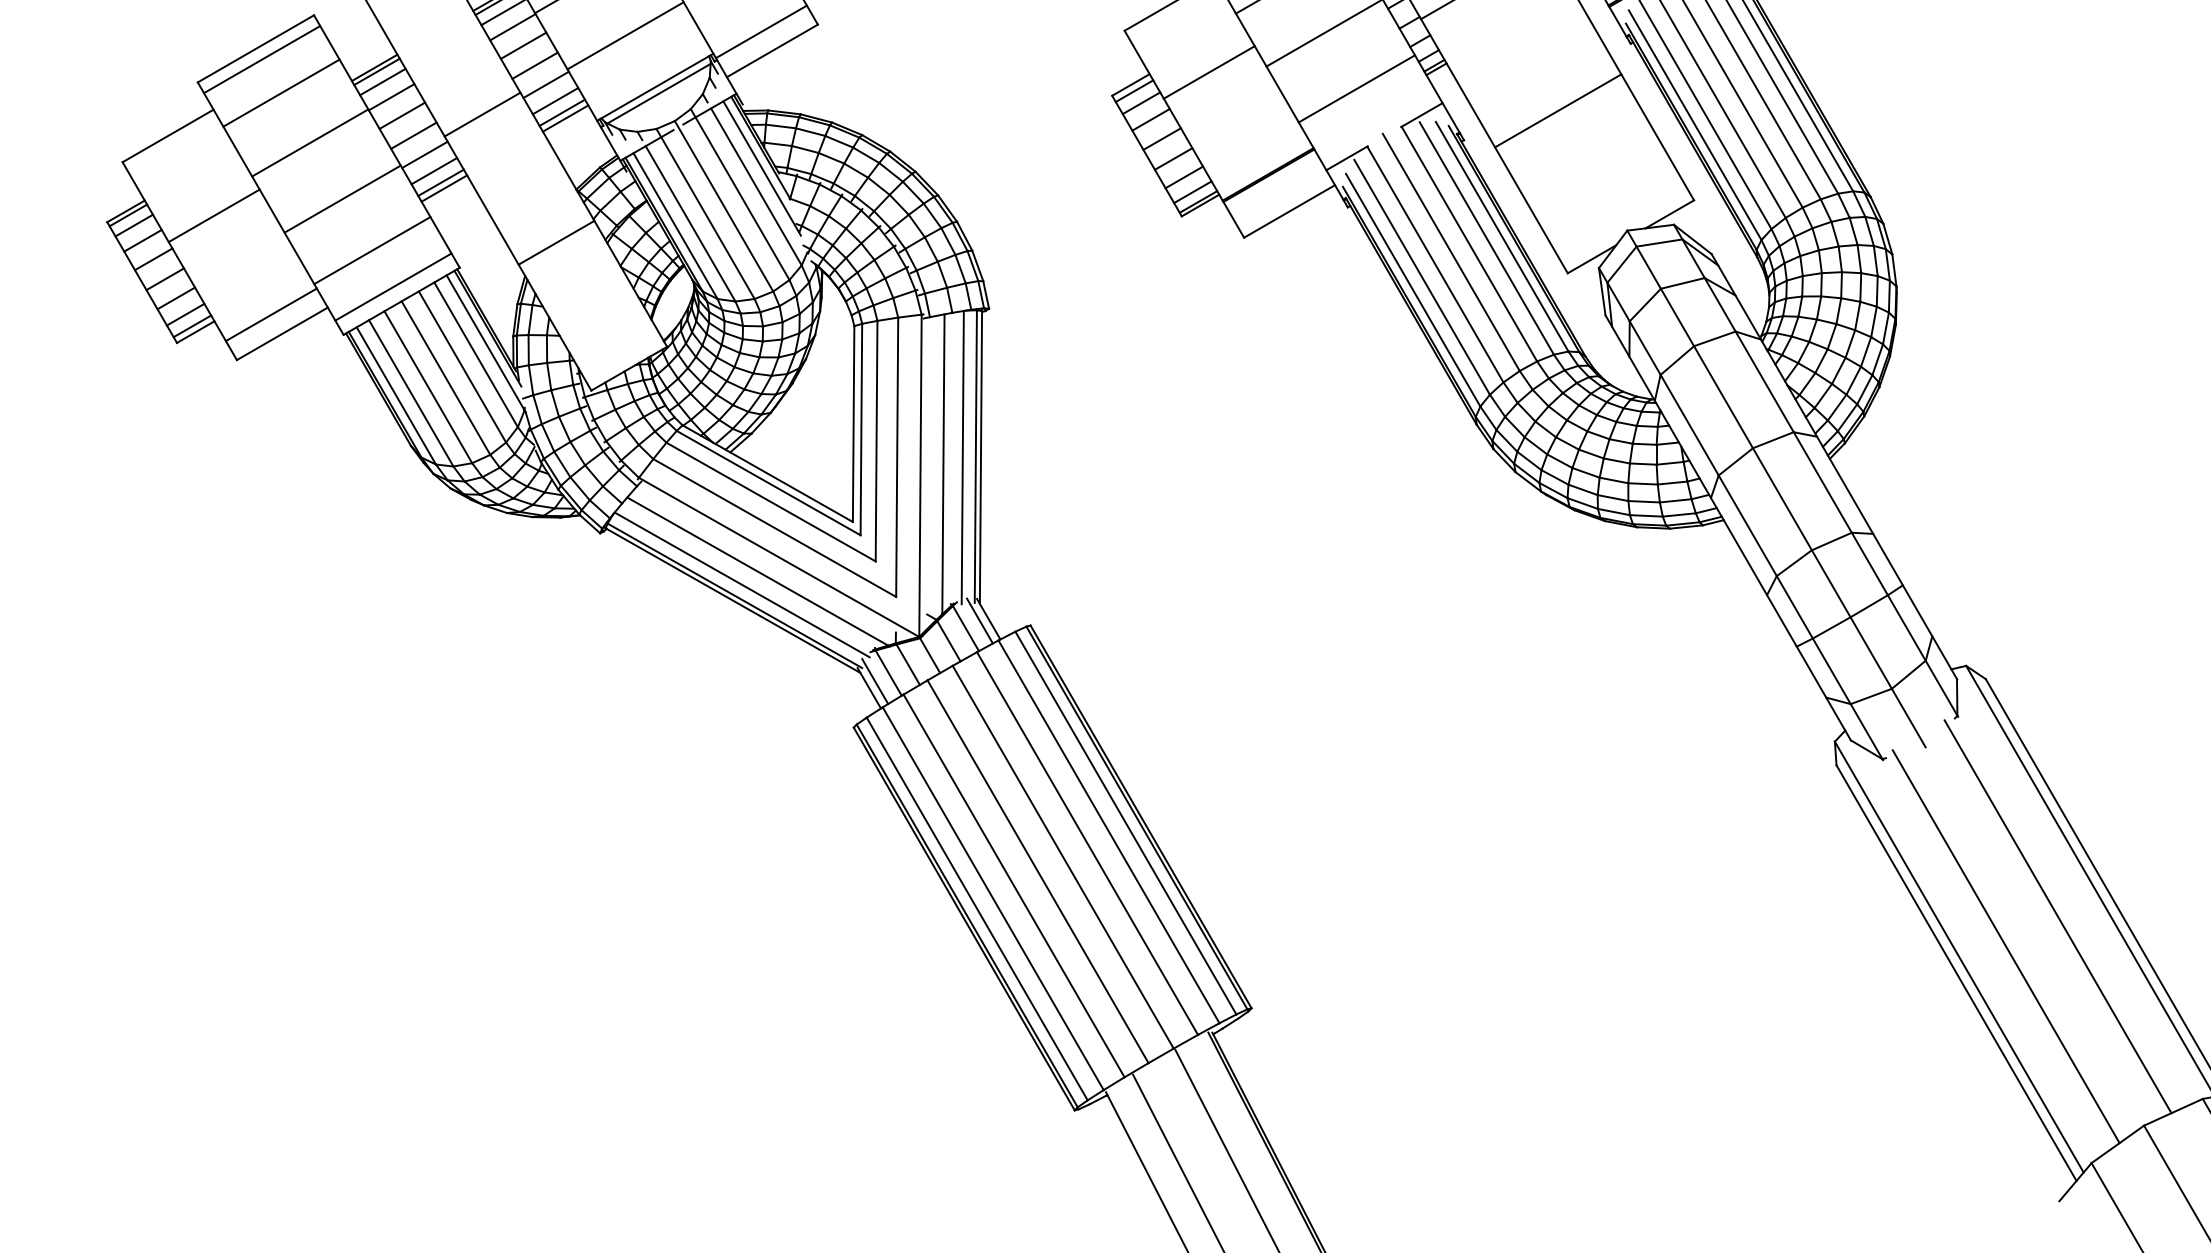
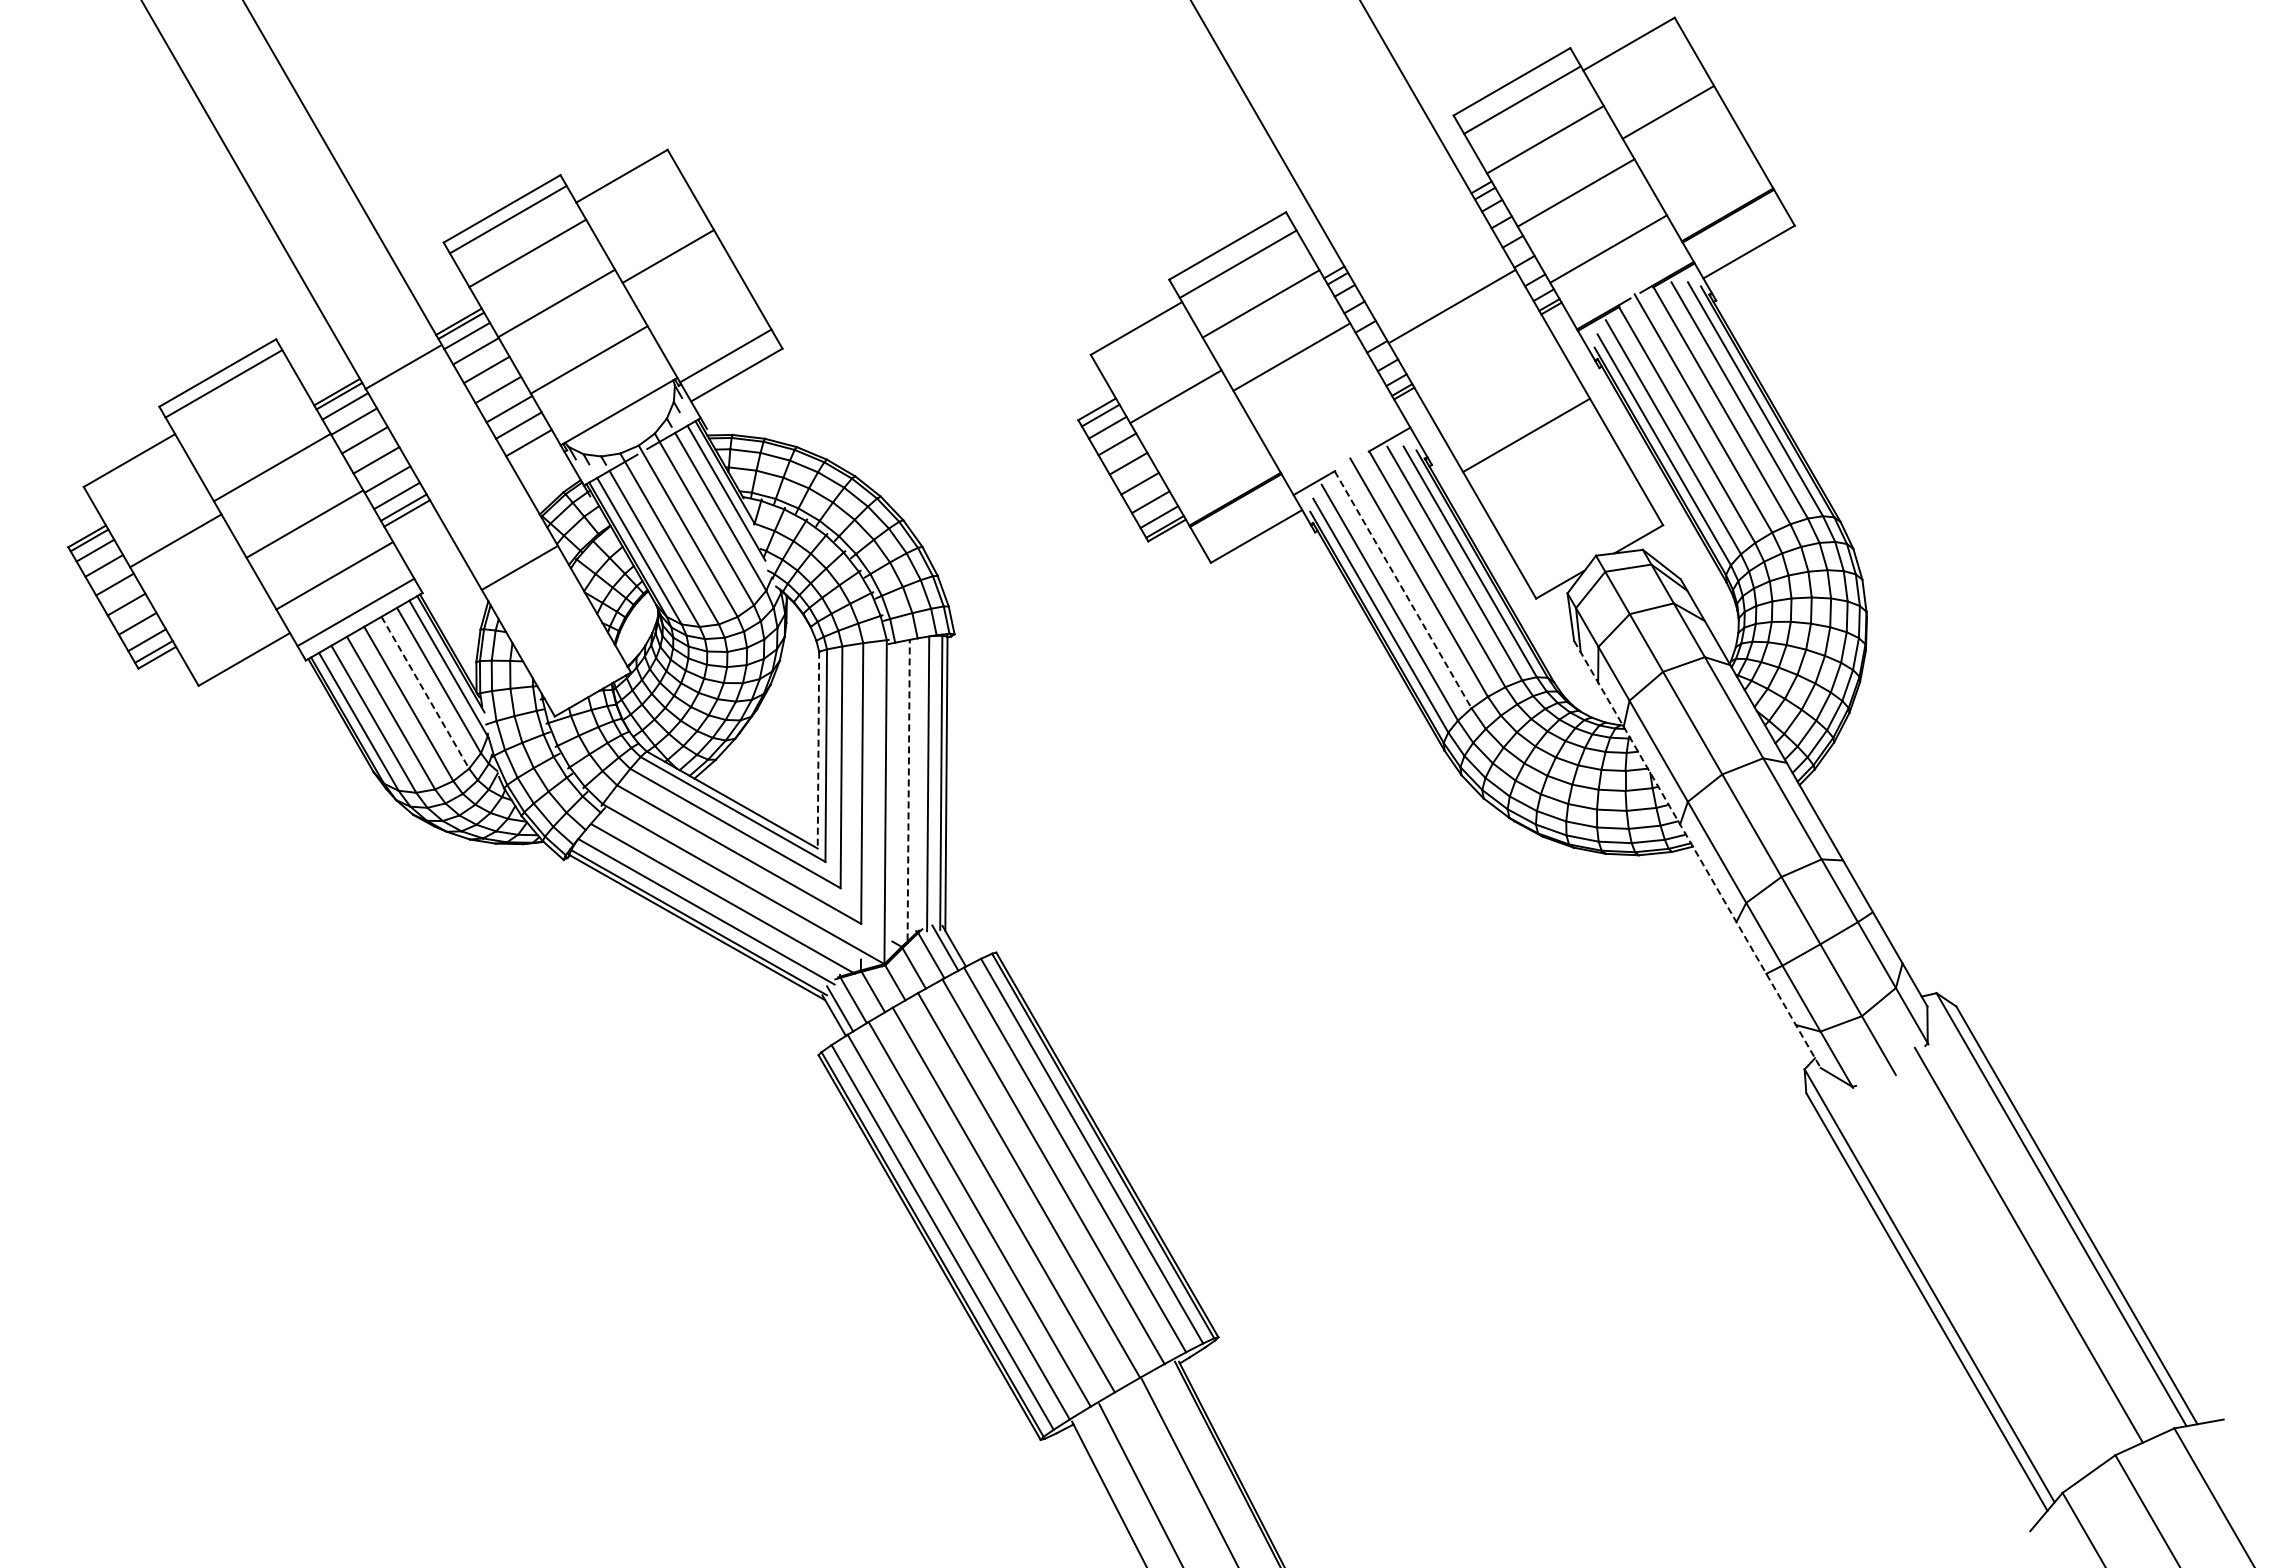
line: (1356, 88) -> (1323, 412), removed
line: (281, 93) -> (243, 417), removed
line: (658, 94) -> (622, 418), removed
line: (562, 113) -> (525, 437), removed
line: (482, 114) -> (403, 367), moved
line: (1435, 264) -> (1403, 589), solid -> dashed
line: (270, 313) -> (232, 639), removed
line: (462, 366) -> (425, 692), solid -> dashed
line: (853, 424) -> (818, 750), solid -> dashed
line: (943, 463) -> (908, 789), solid -> dashed
line: (1728, 527) -> (1697, 854), solid -> dashed
line: (2005, 945) -> (1976, 1274), removed

